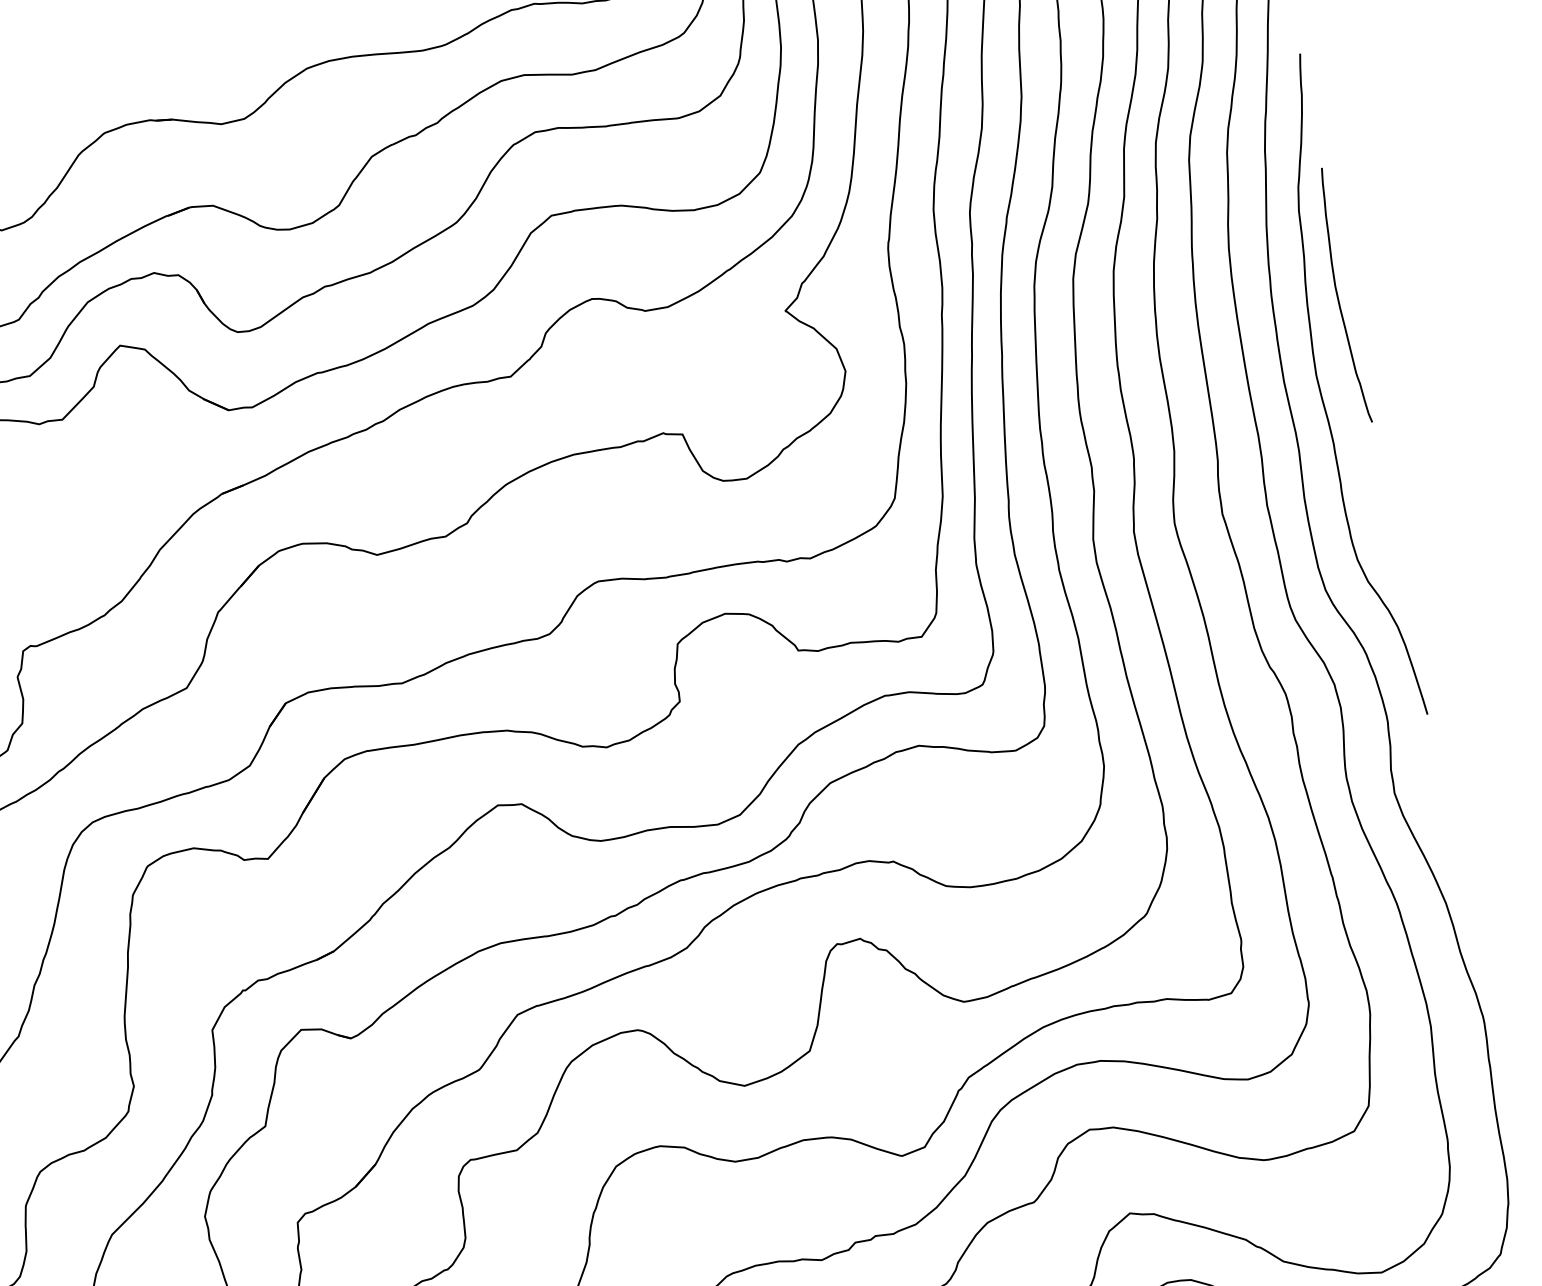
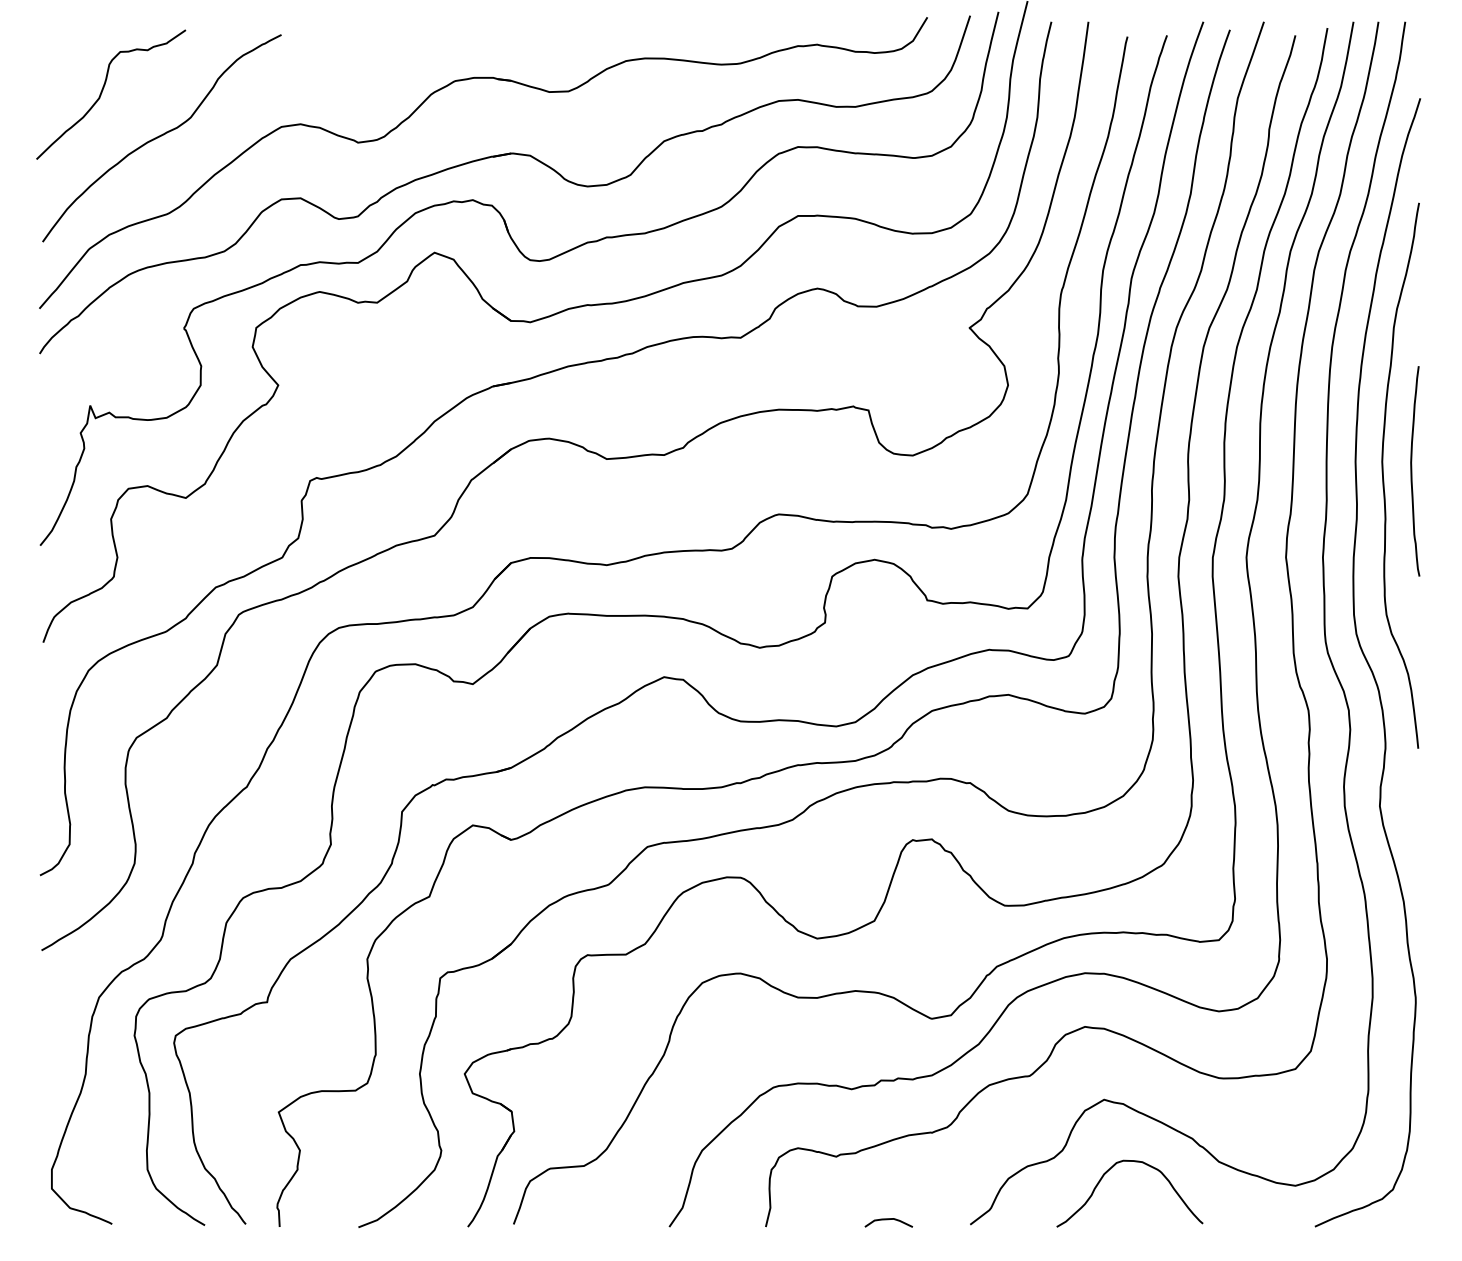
curve: (1339, 296) -> (1412, 471), moved

